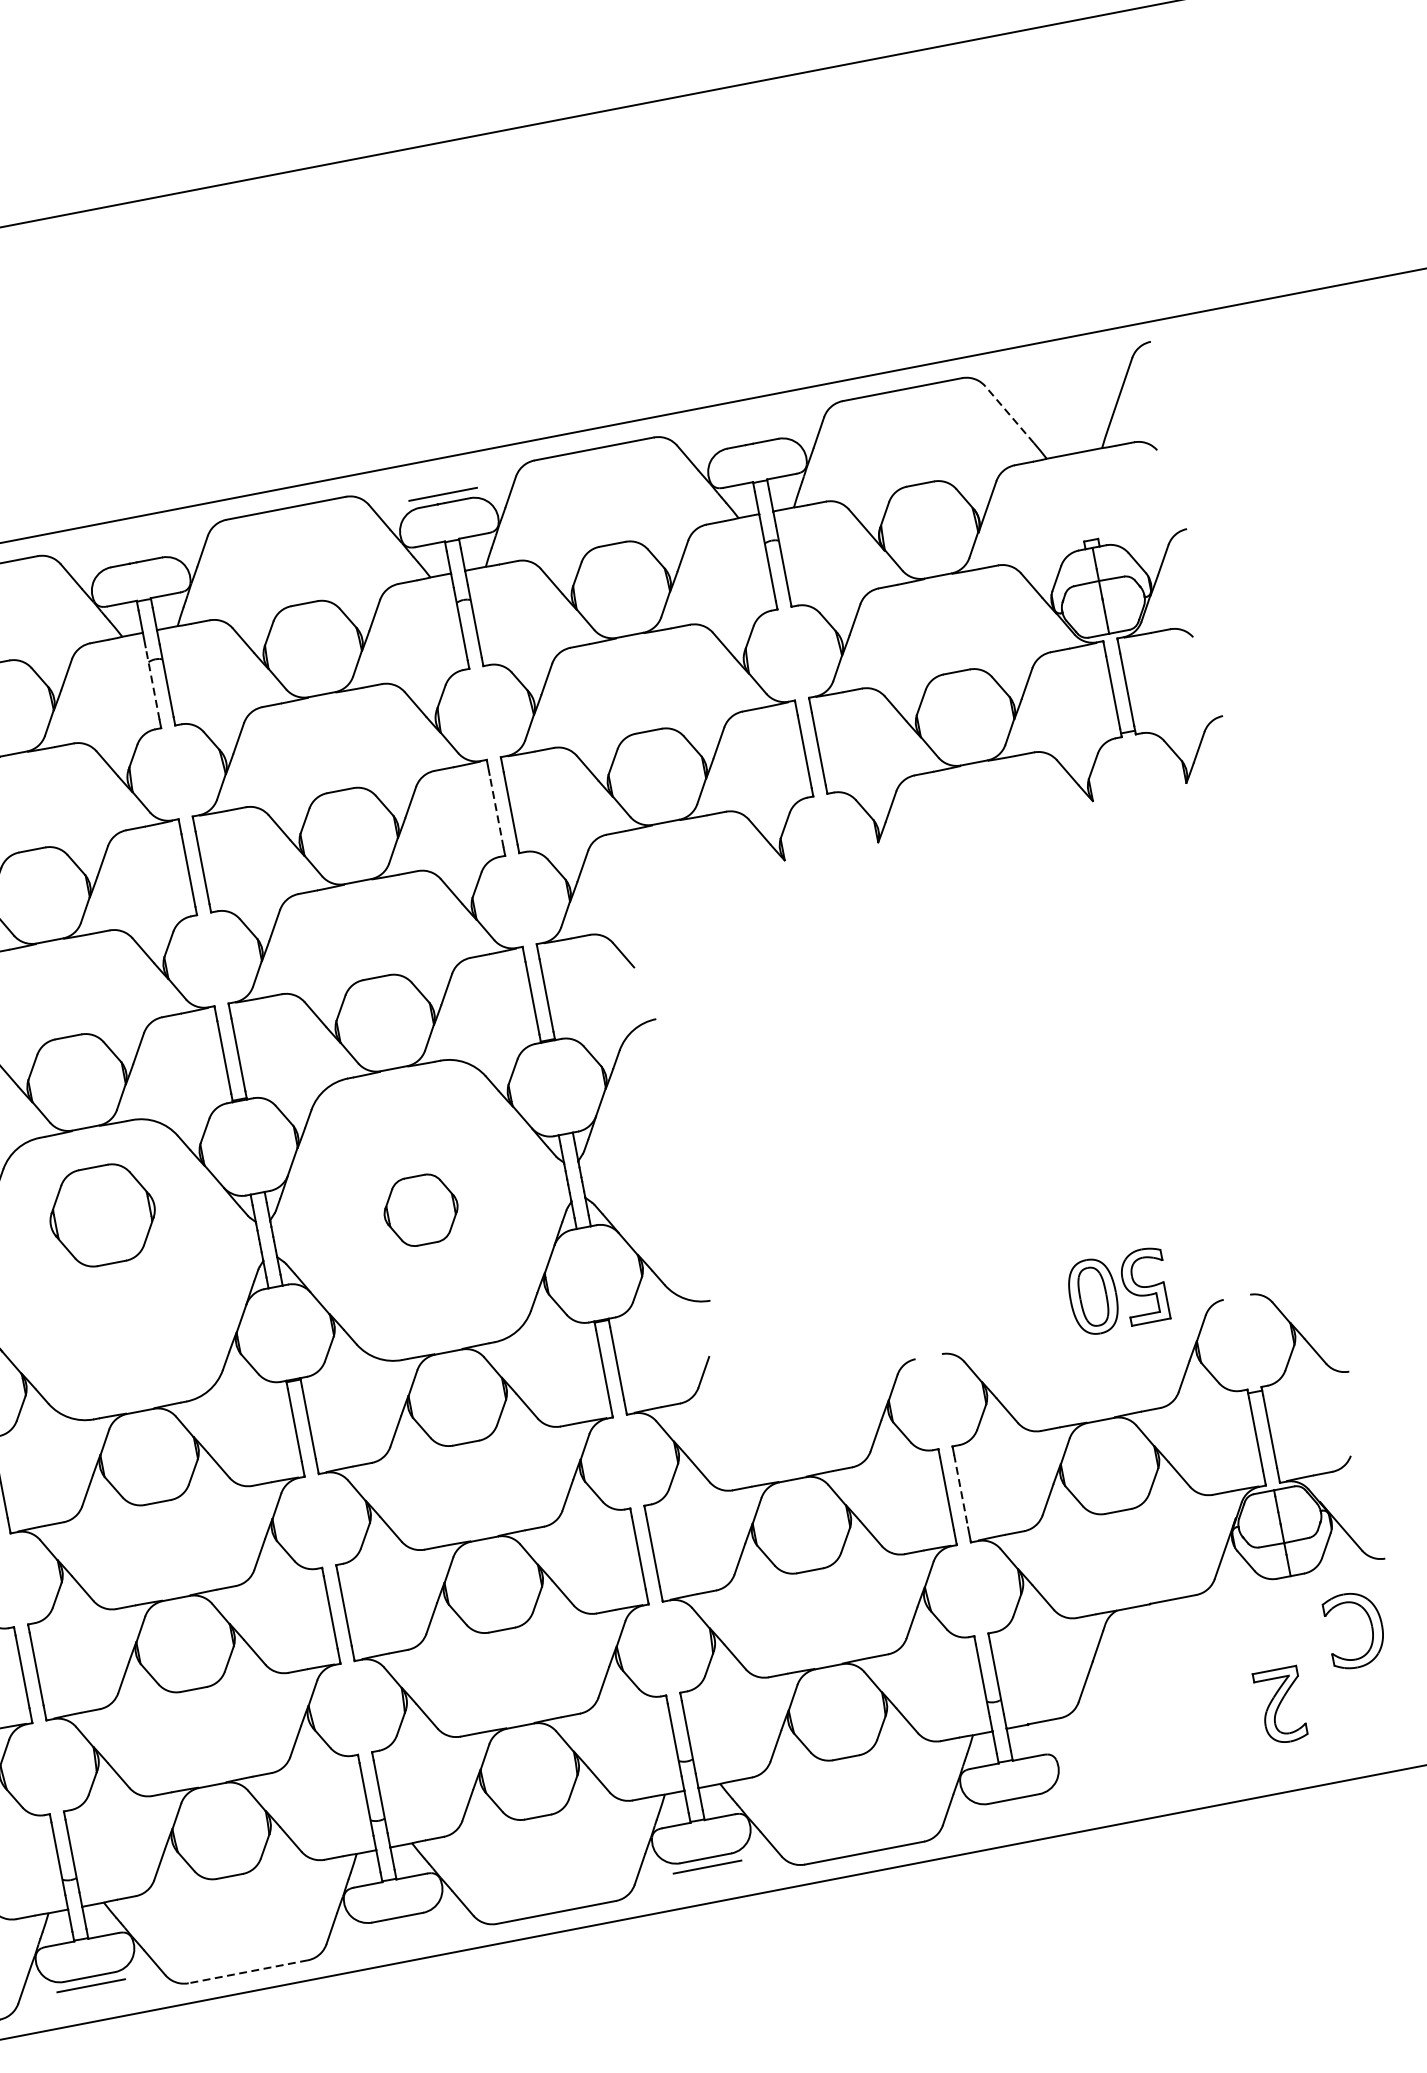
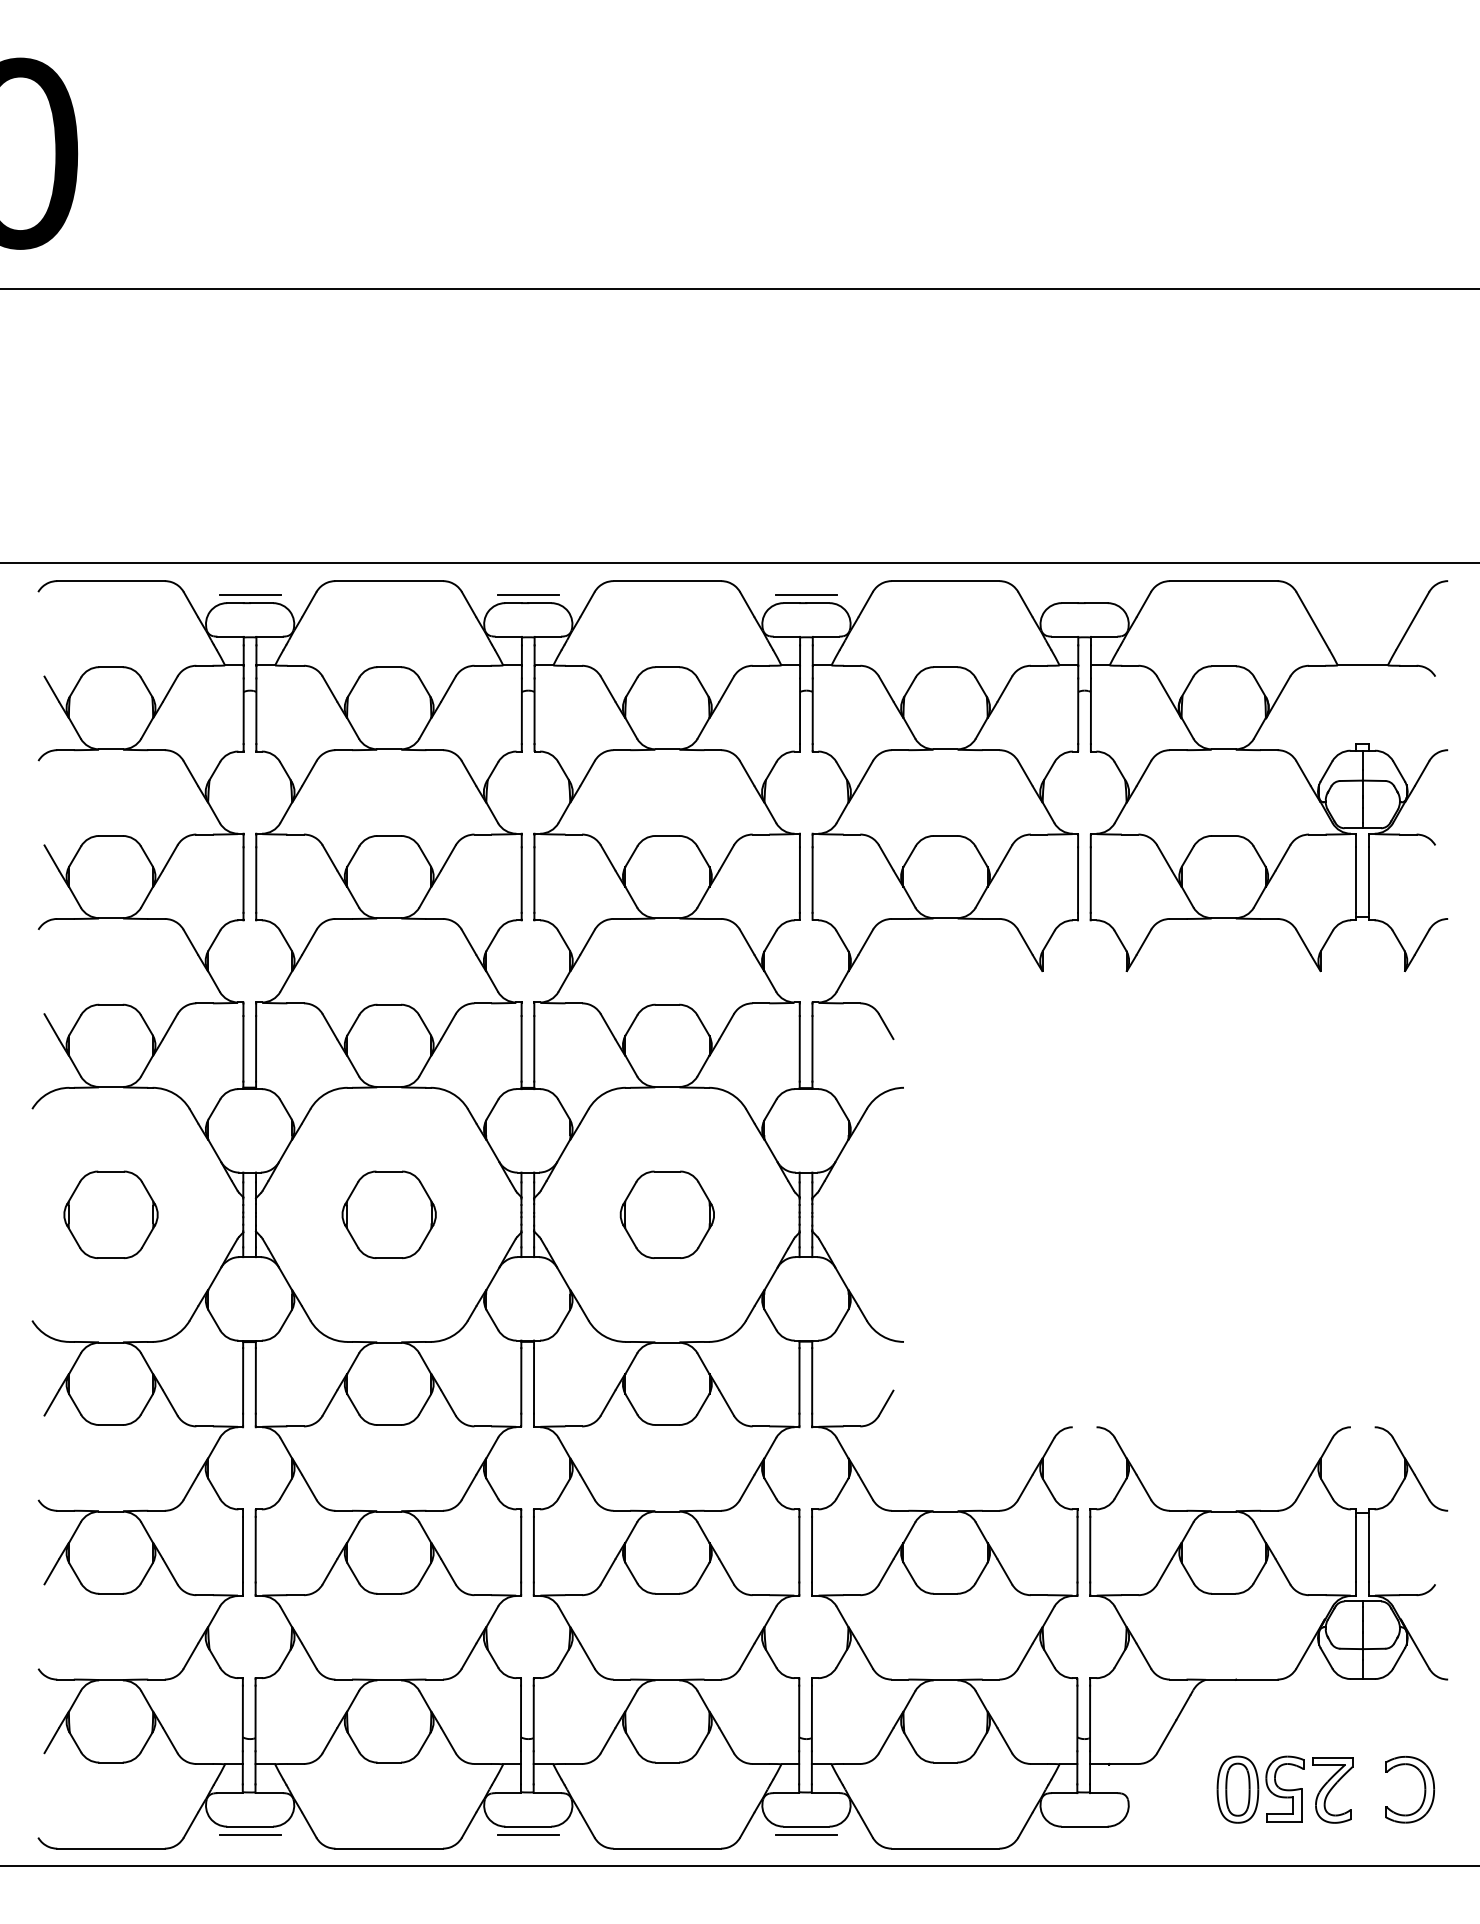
line: (1009, 414) -> (1312, 620), dashed -> solid
line: (134, 554) -> (527, 595), added
line: (152, 683) -> (521, 711), dashed -> solid
line: (496, 811) -> (799, 880), dashed -> solid
part: (420, 1210) -> (666, 1214), size x1.43
part: (101, 1215) -> (388, 1214), moved
part: (1118, 1291) -> (1260, 1789), moved
line: (961, 1490) -> (1090, 1549), dashed -> solid
part: (1371, 1626) -> (1424, 1789), moved
line: (398, 1926) -> (527, 1834), added
line: (248, 1971) -> (389, 1848), dashed -> solid

